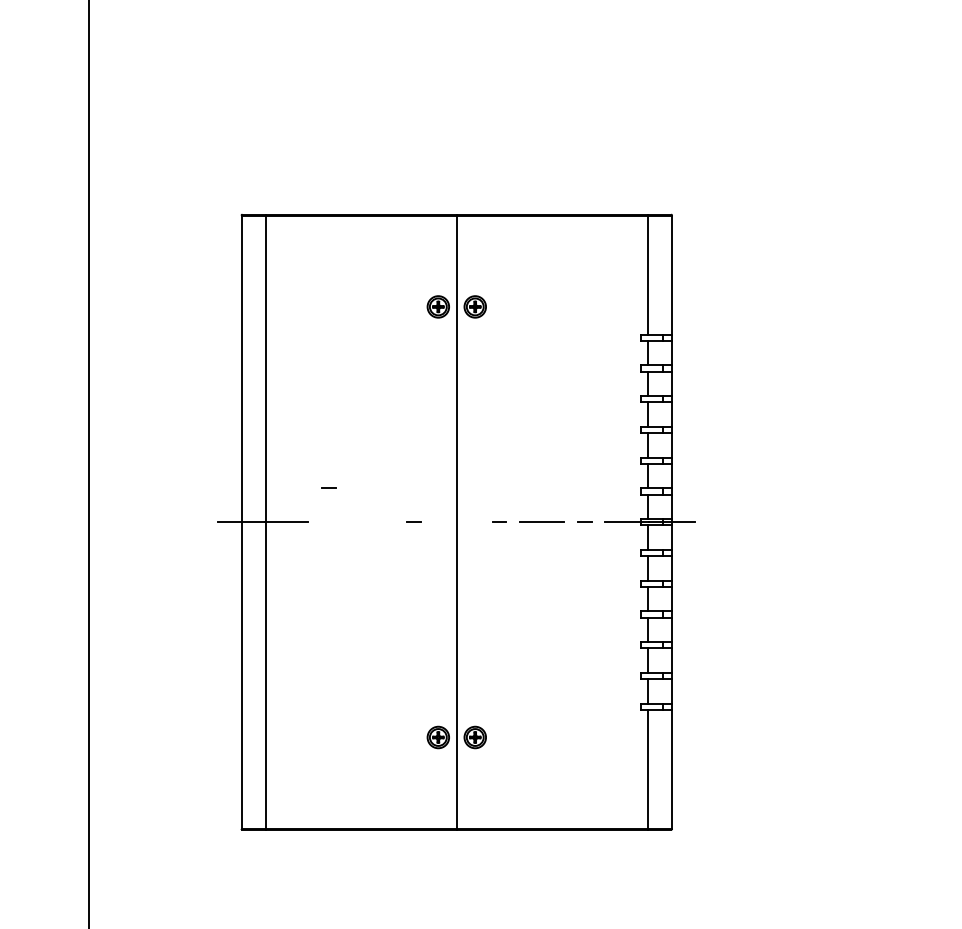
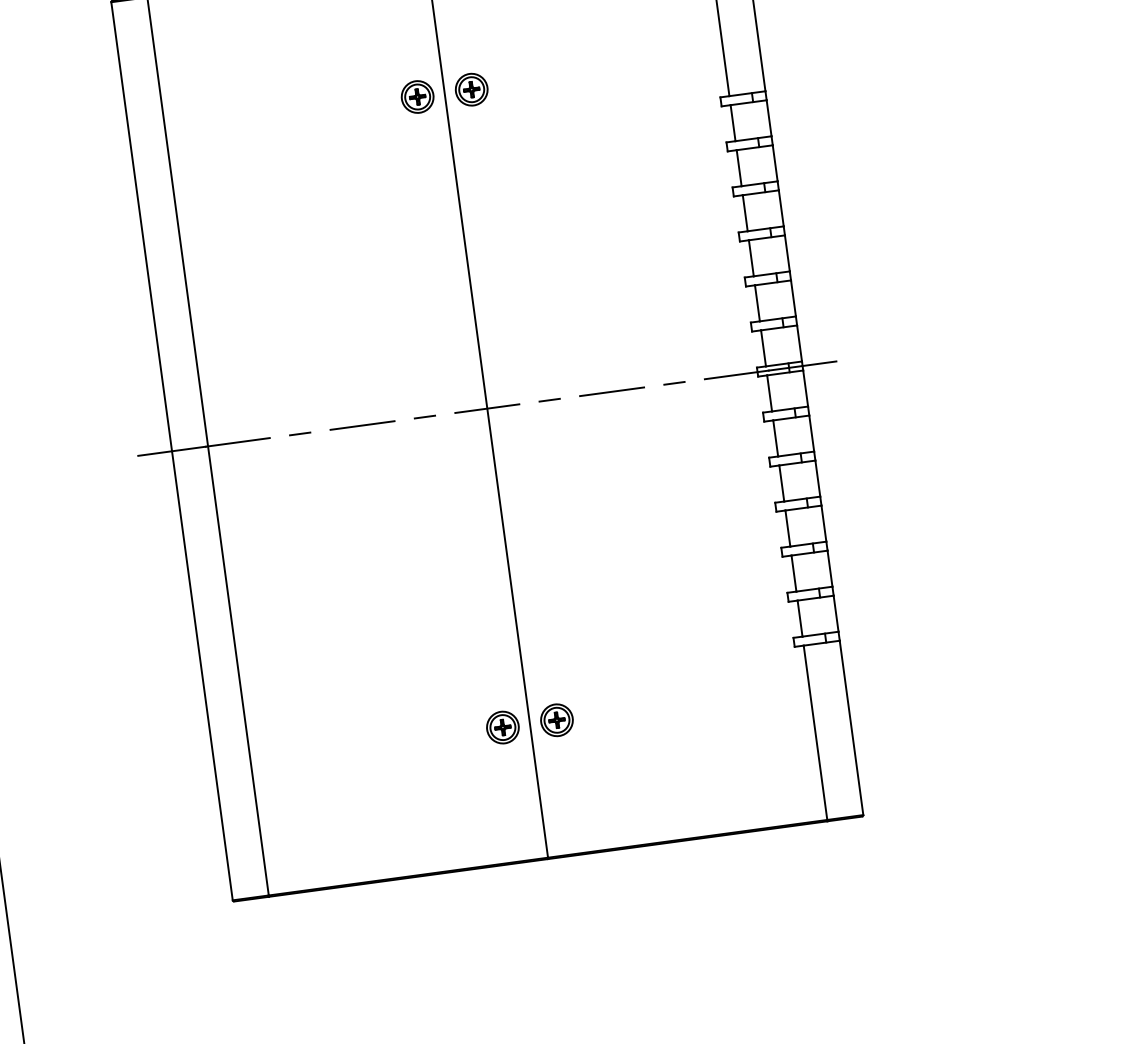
line: (328, 487) -> (299, 433), moved
line: (371, 522) -> (362, 425), added
line: (456, 522) -> (486, 409), added

